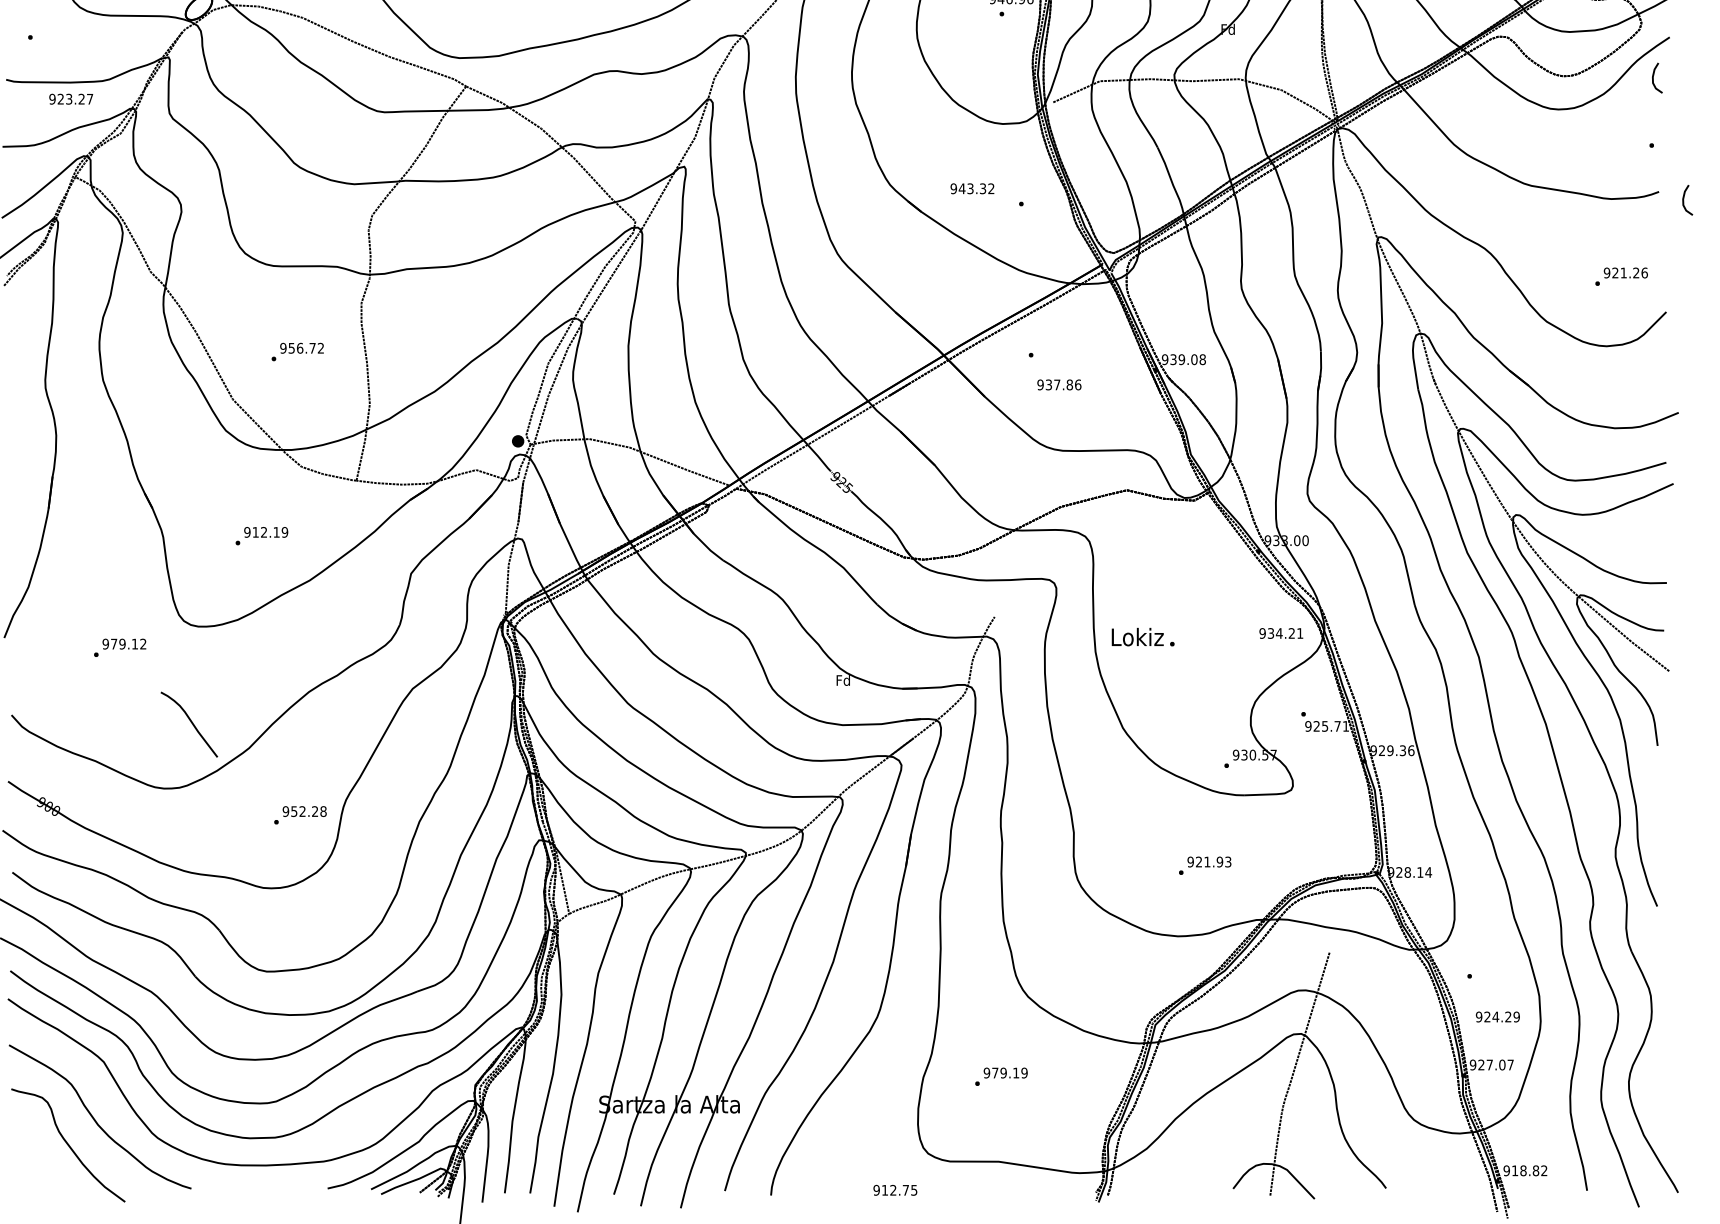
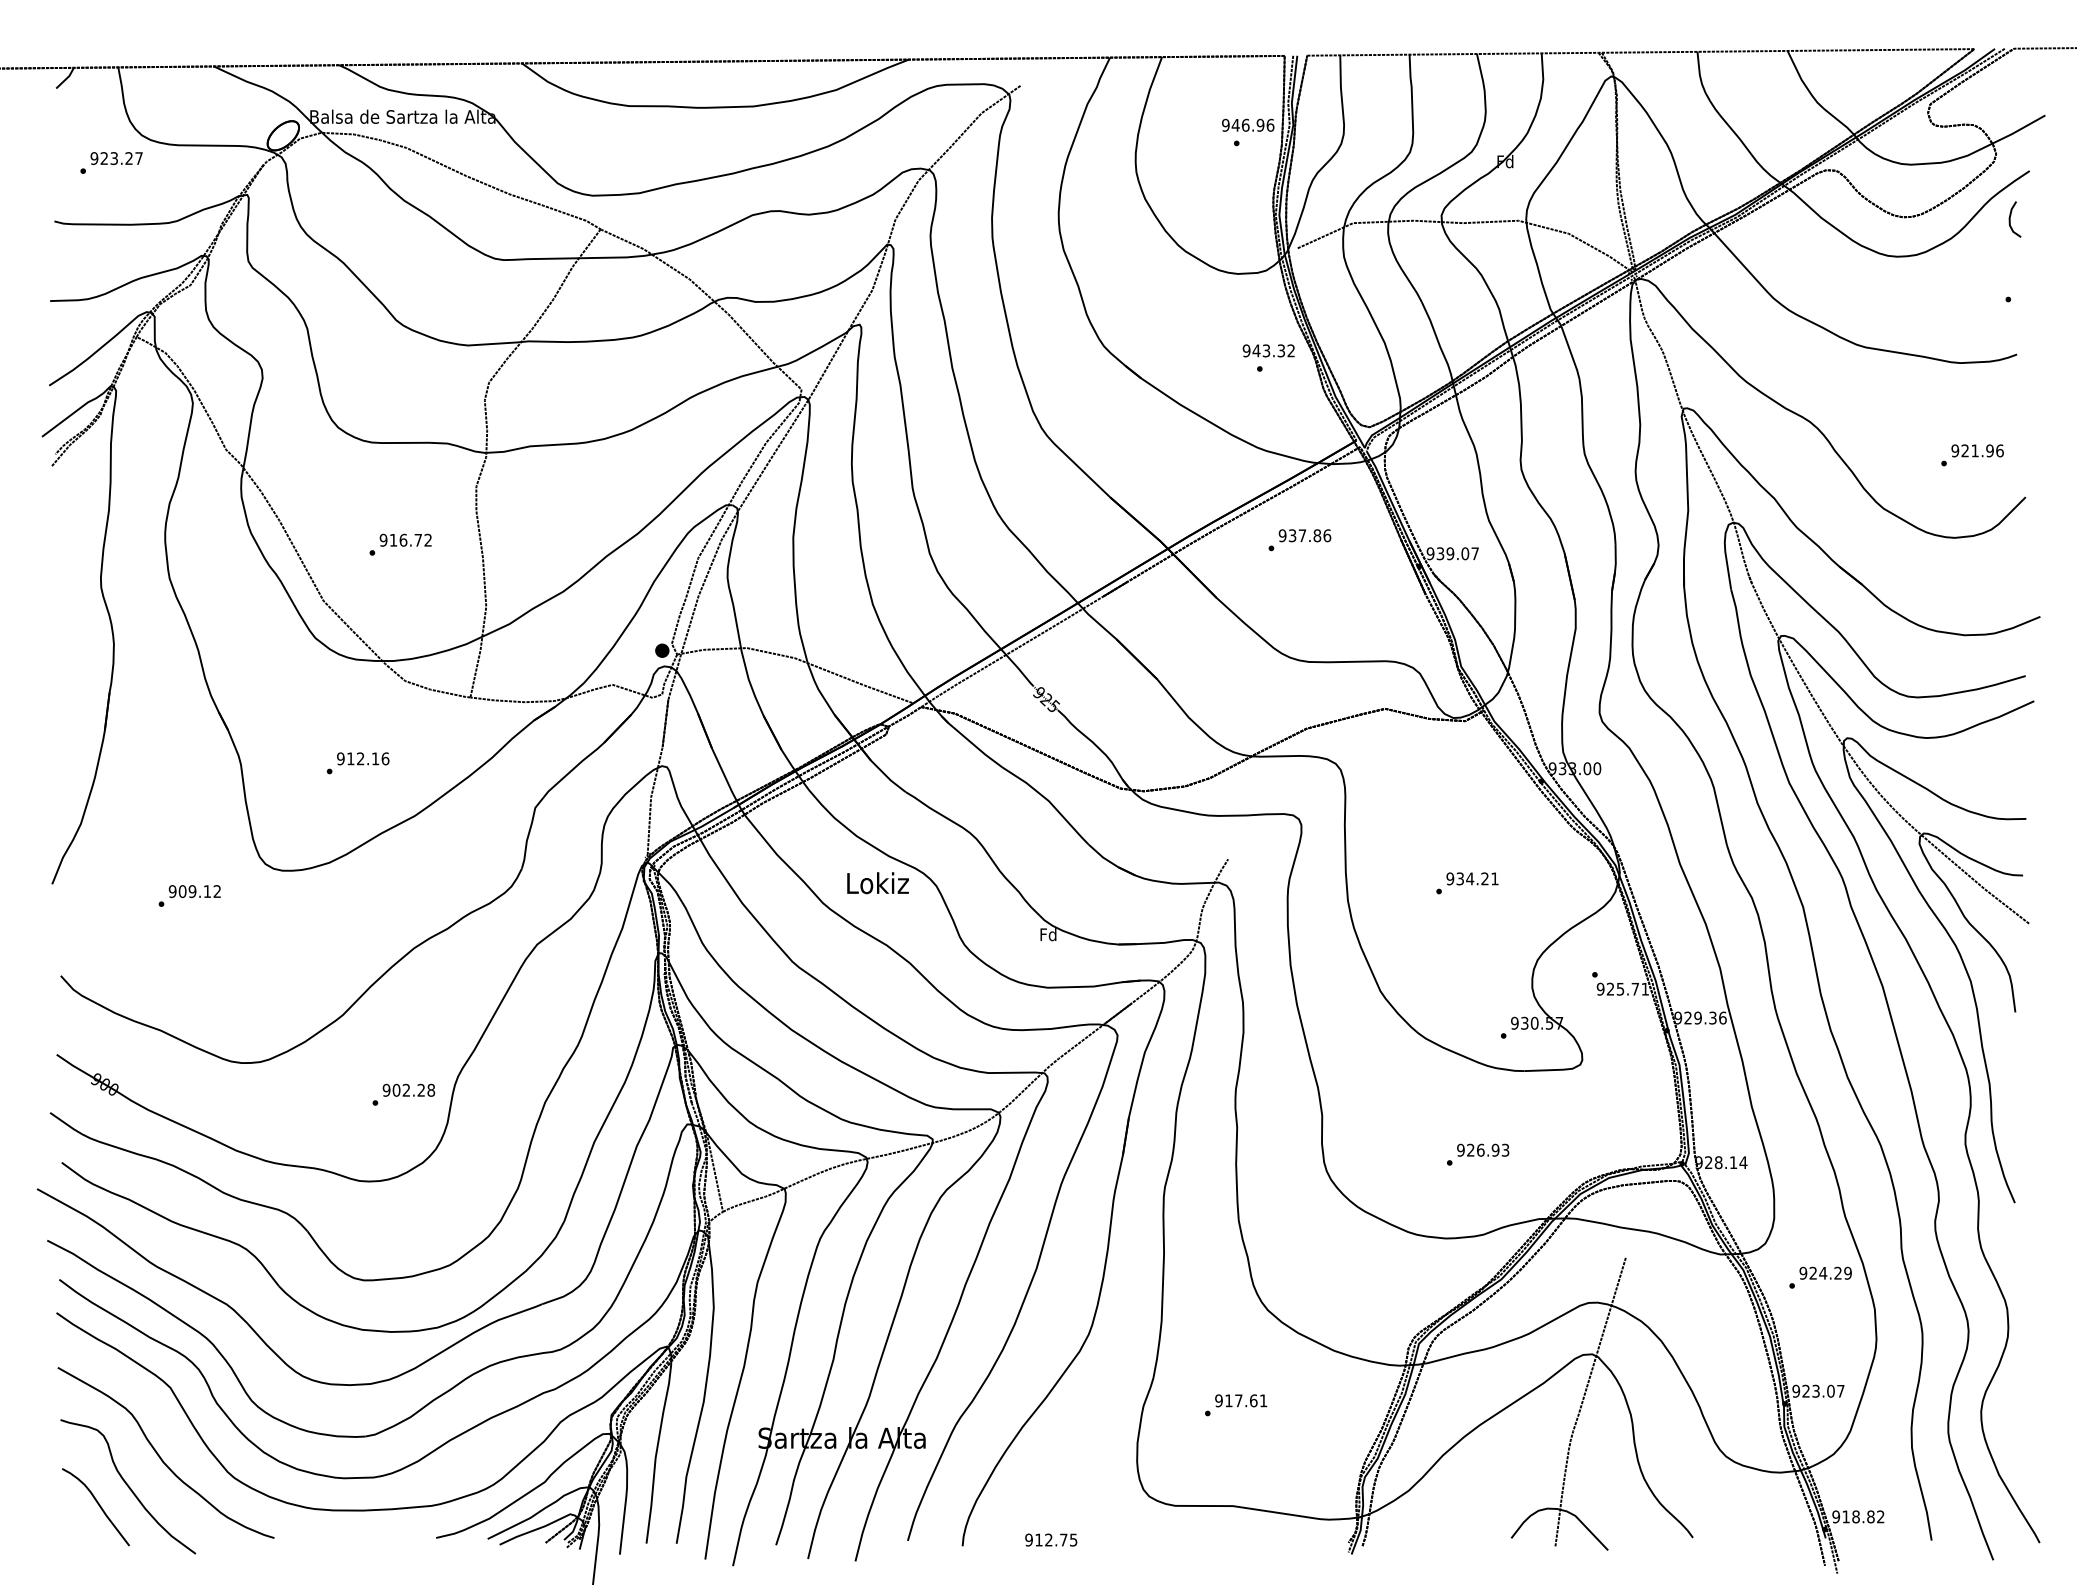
text: (71, 99) -> (116, 158), moved
text: (972, 188) -> (1268, 350), moved
curve: (1683, 200) -> (2046, 364), removed
text: (1635, 272) -> (1989, 450), 921.26 -> 921.96
text: (291, 348) -> (393, 540), 956.72 -> 916.72
text: (1202, 359) -> (1475, 553), 939.08 -> 939.07
text: (1058, 384) -> (1304, 535), moved
text: (284, 532) -> (385, 758), 912.19 -> 912.16
text: (1281, 633) -> (1472, 878), moved
text: (1137, 637) -> (877, 883), moved
text: (114, 644) -> (182, 891), 979.12 -> 909.12
curve: (190, 722) -> (97, 1504), moved
text: (294, 810) -> (396, 1089), 952.28 -> 902.28
text: (1207, 861) -> (1480, 1149), 921.93 -> 926.93
text: (1497, 1016) -> (1825, 1272), moved
text: (1489, 1064) -> (1815, 1390), 927.07 -> 923.07
text: (1010, 1072) -> (1246, 1400), 979.19 -> 917.61
text: (895, 1189) -> (1051, 1539), moved

